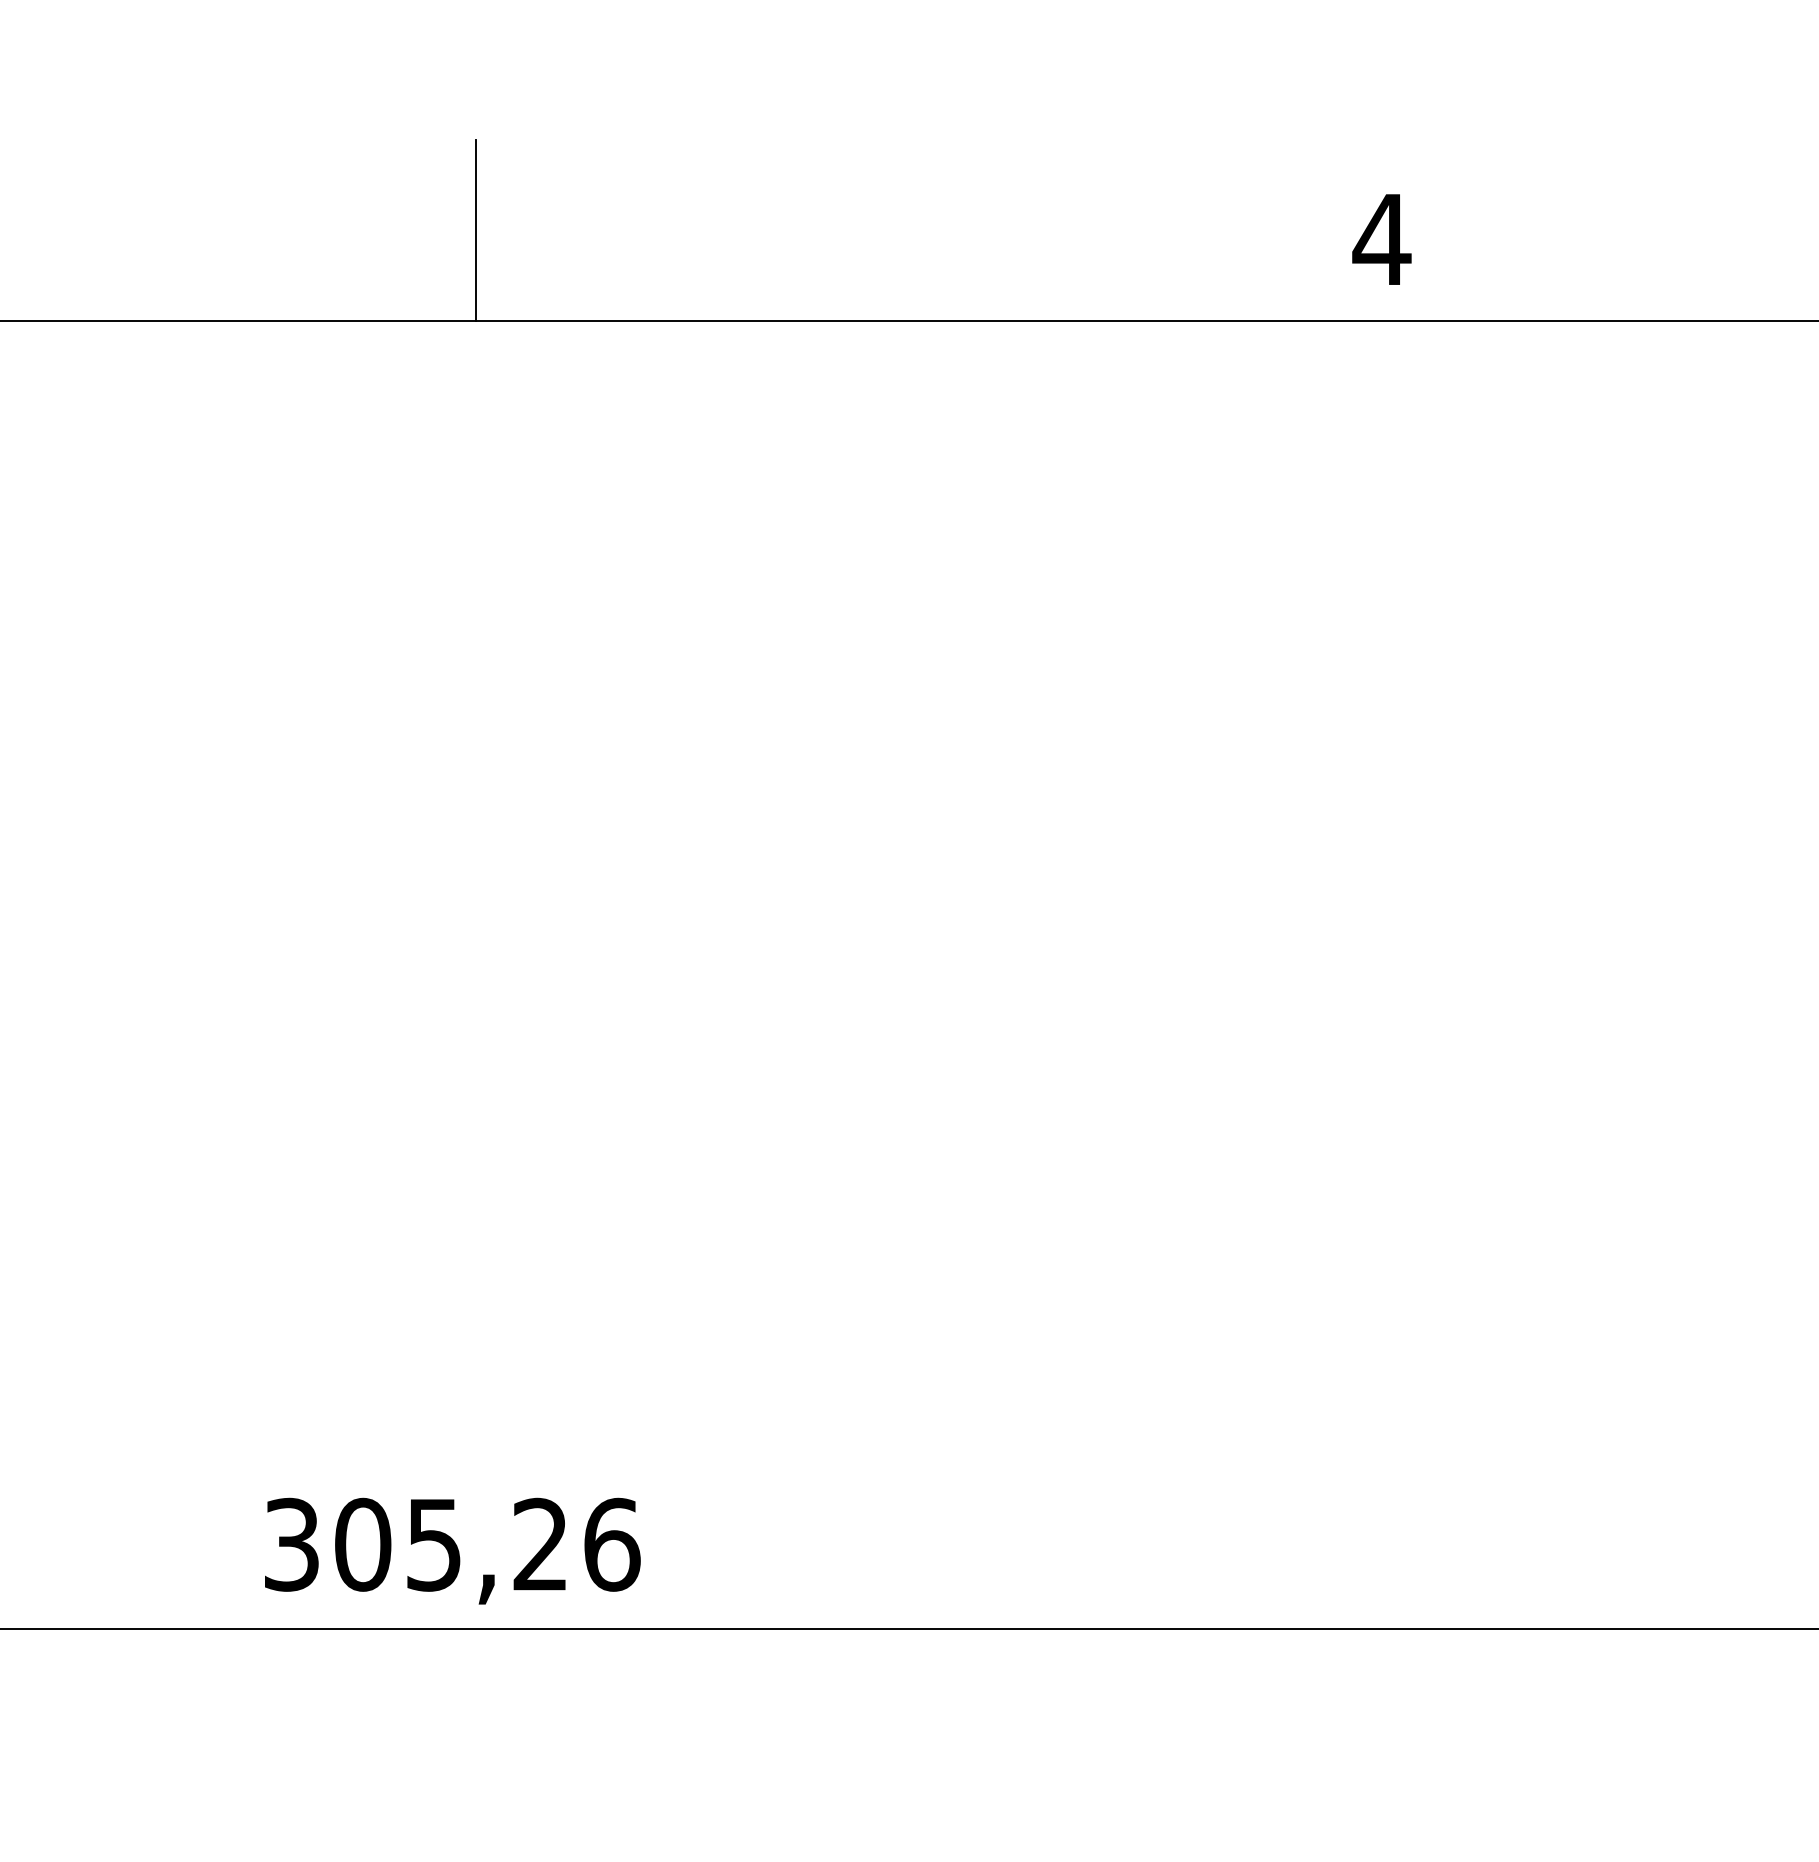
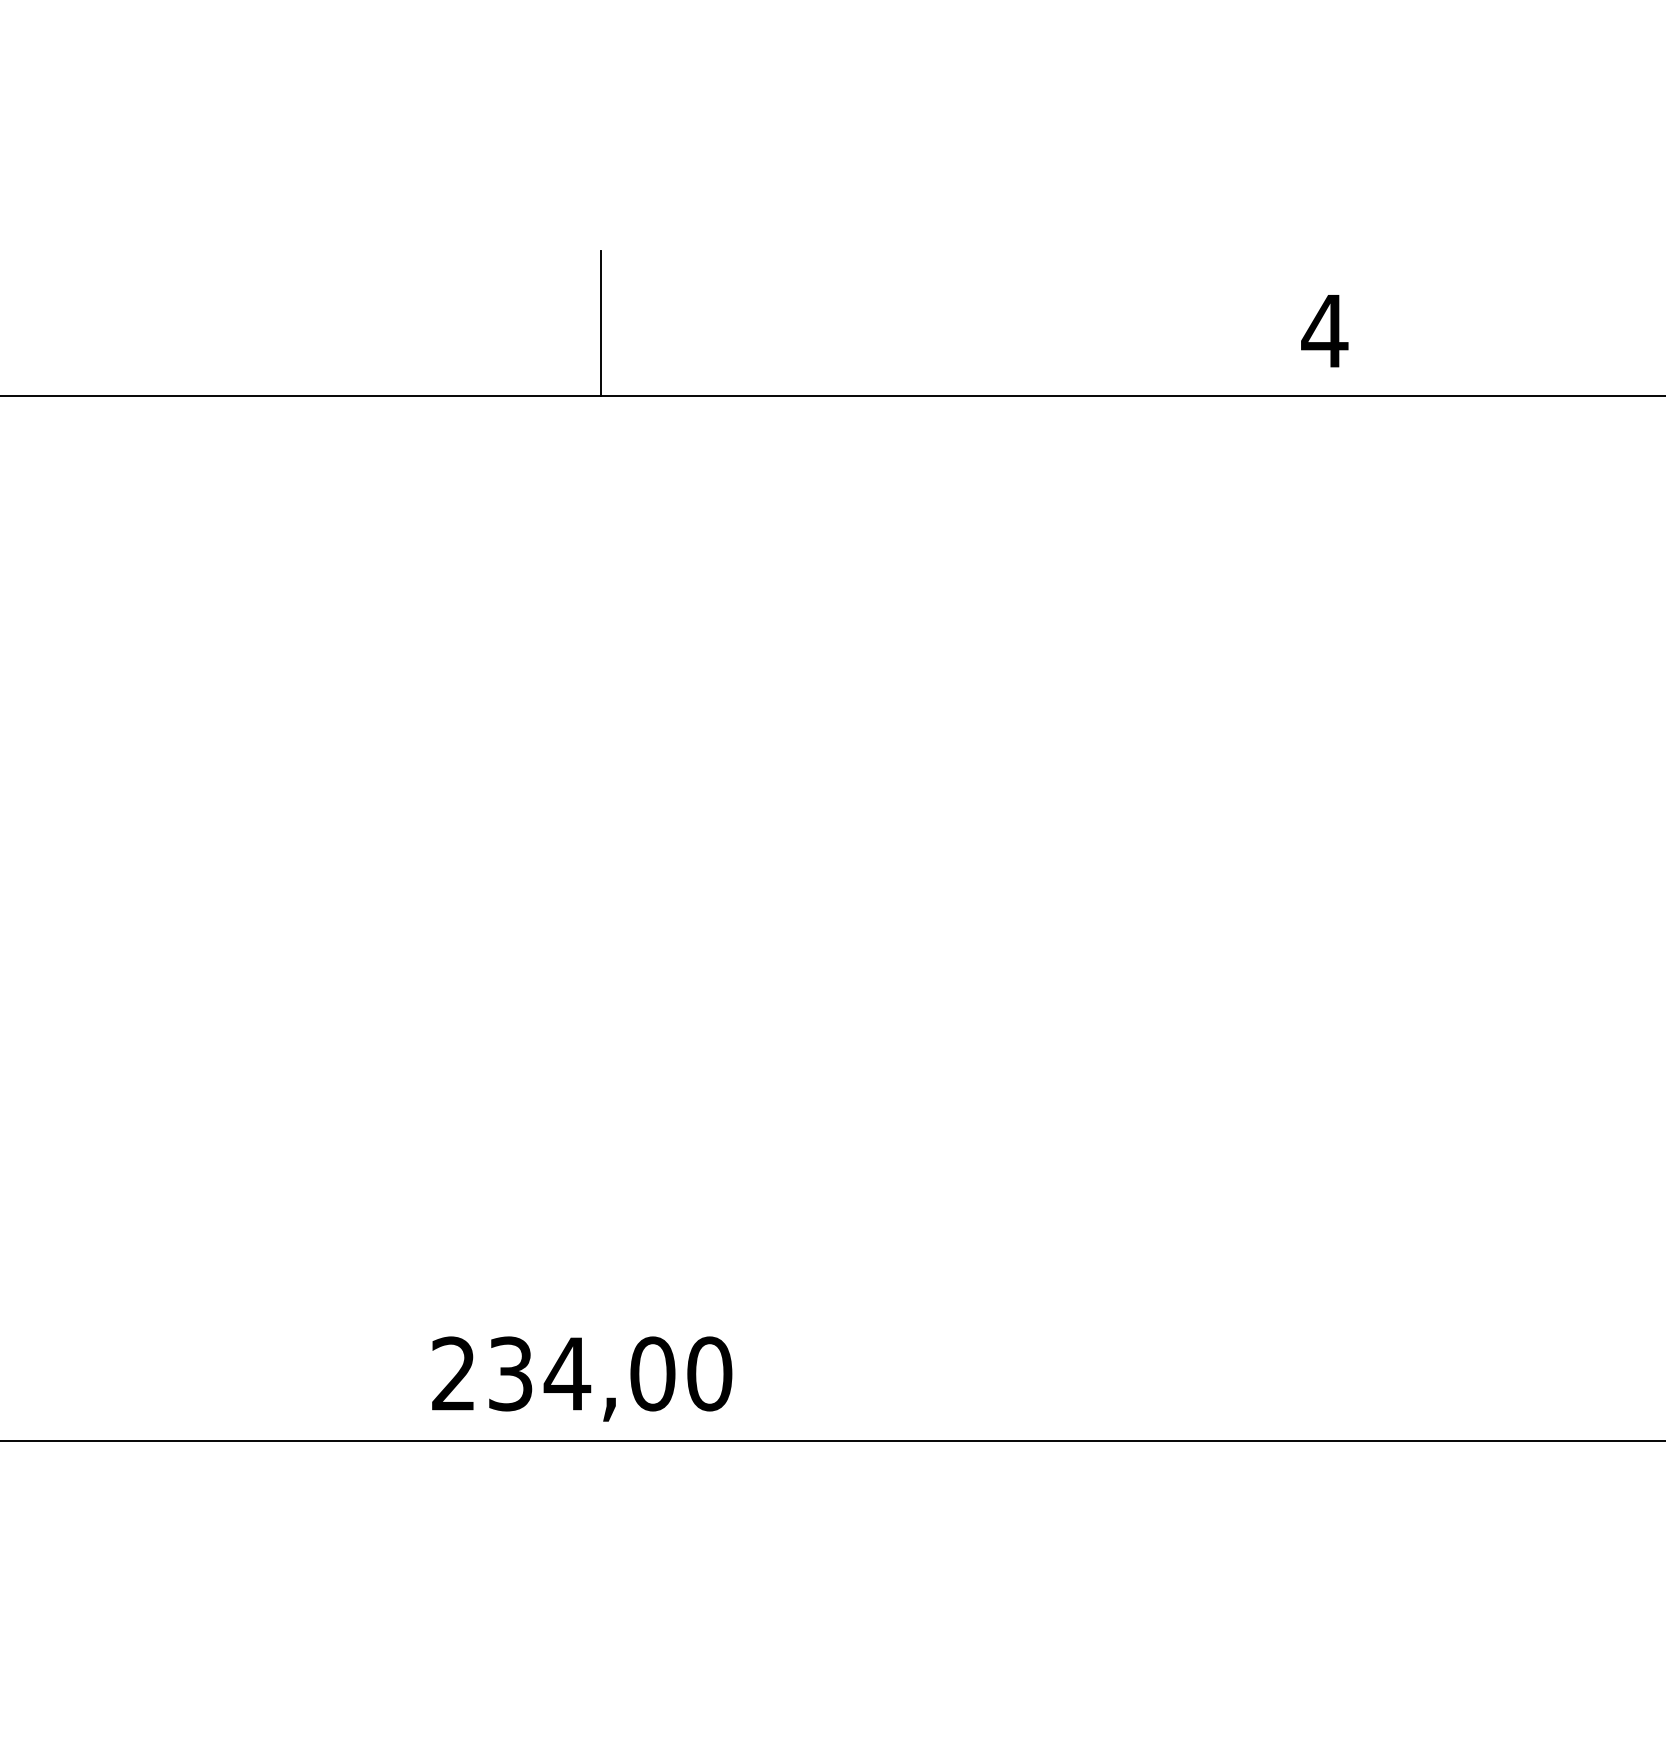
text: (452, 1544) -> (582, 1373), 305,26 -> 234,00

